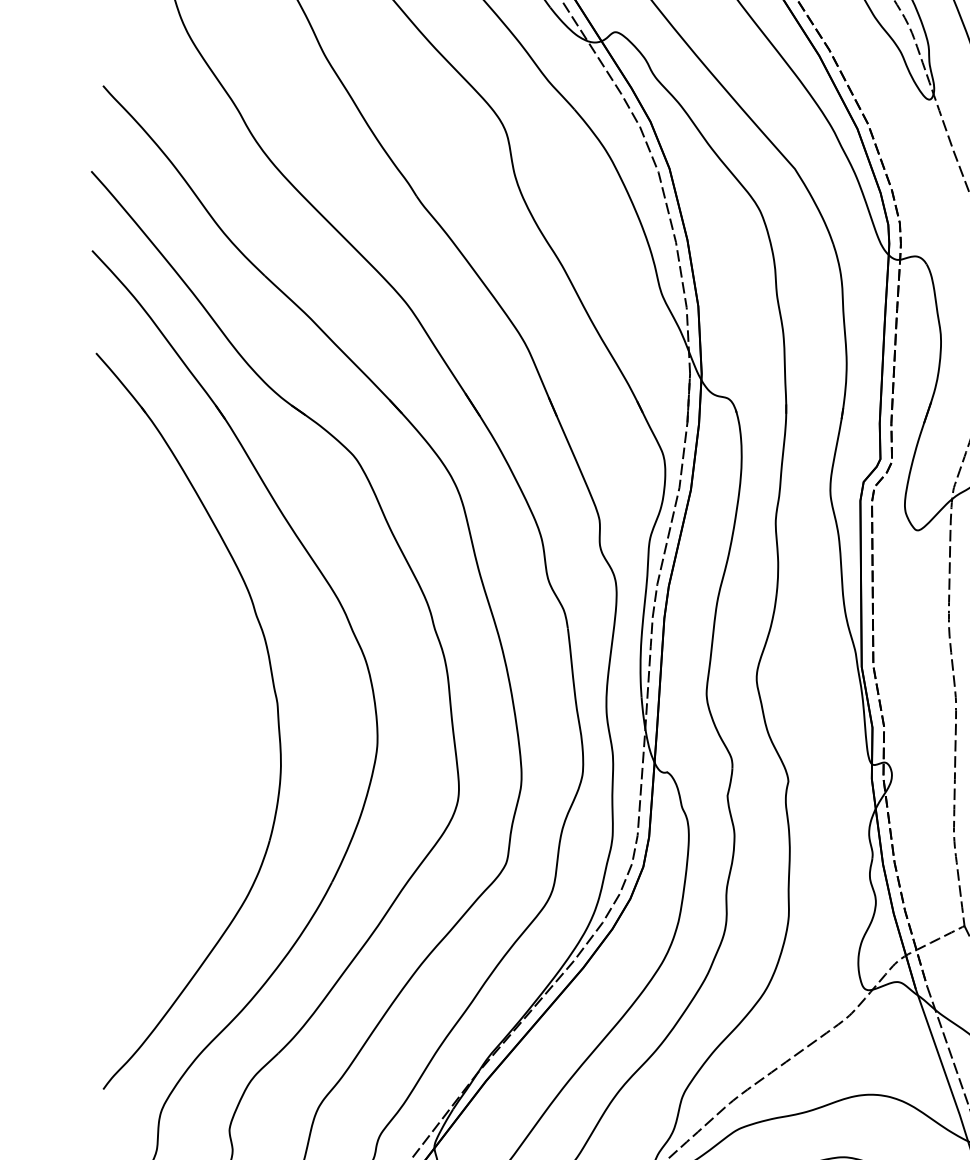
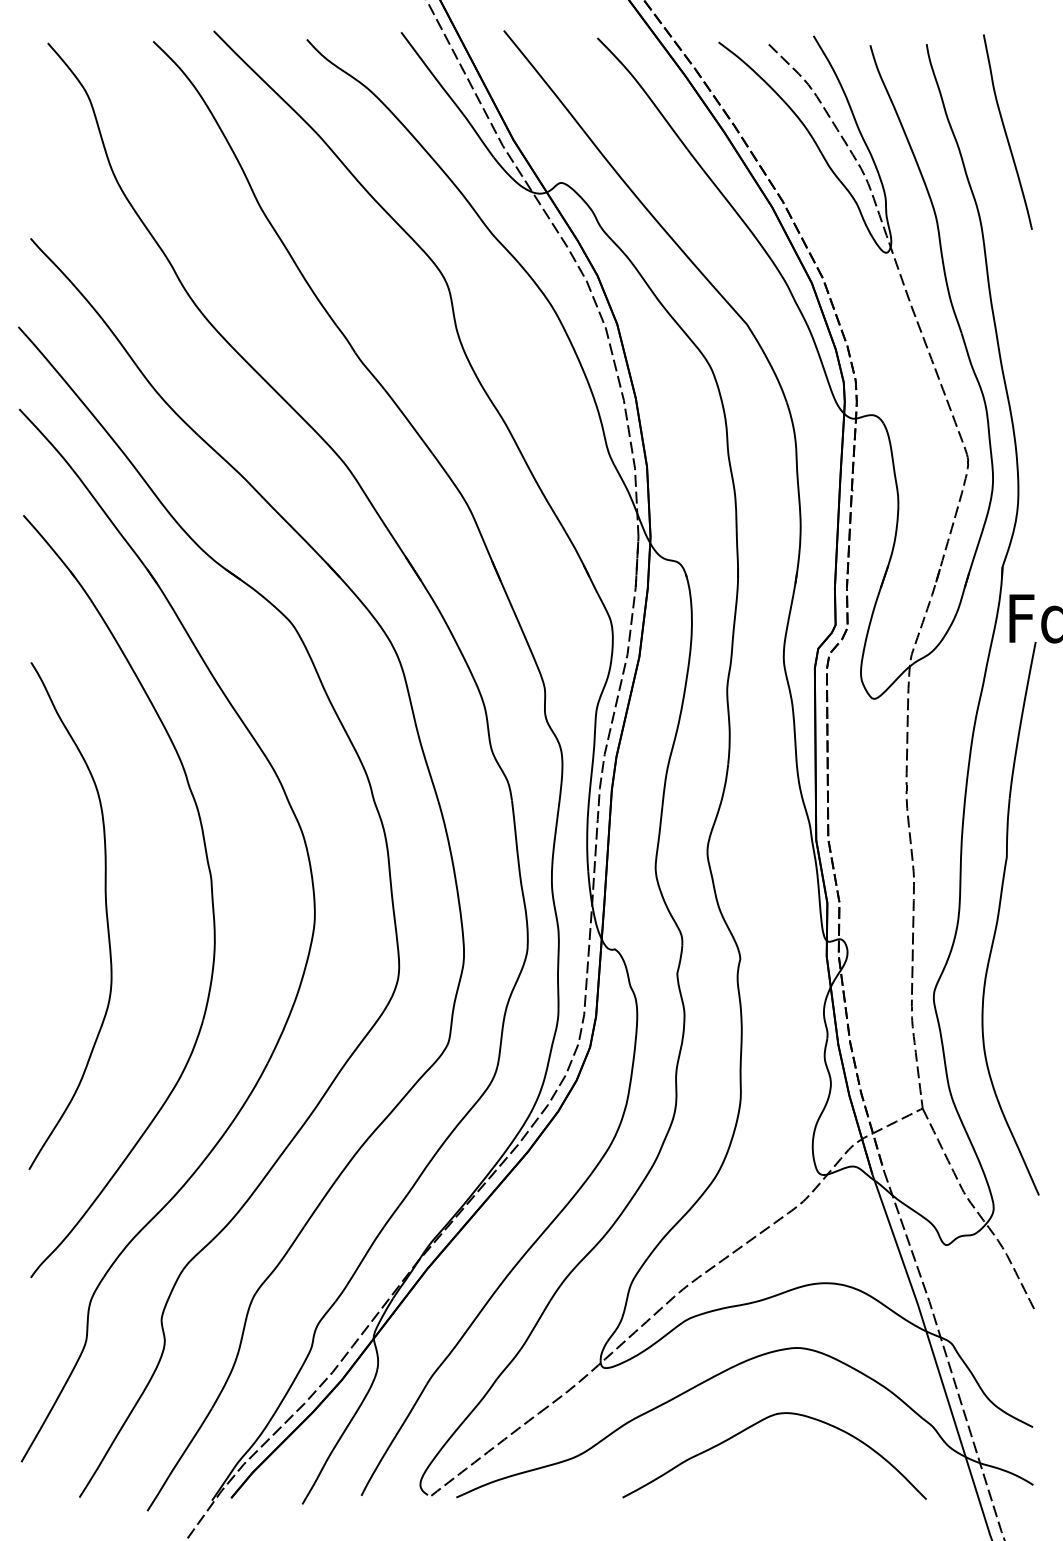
curve: (175, 736) -> (105, 912), added

